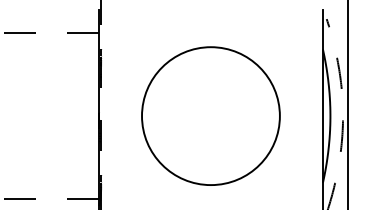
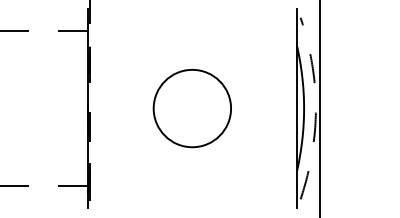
circle: (210, 116) -> (191, 108), size x0.6

